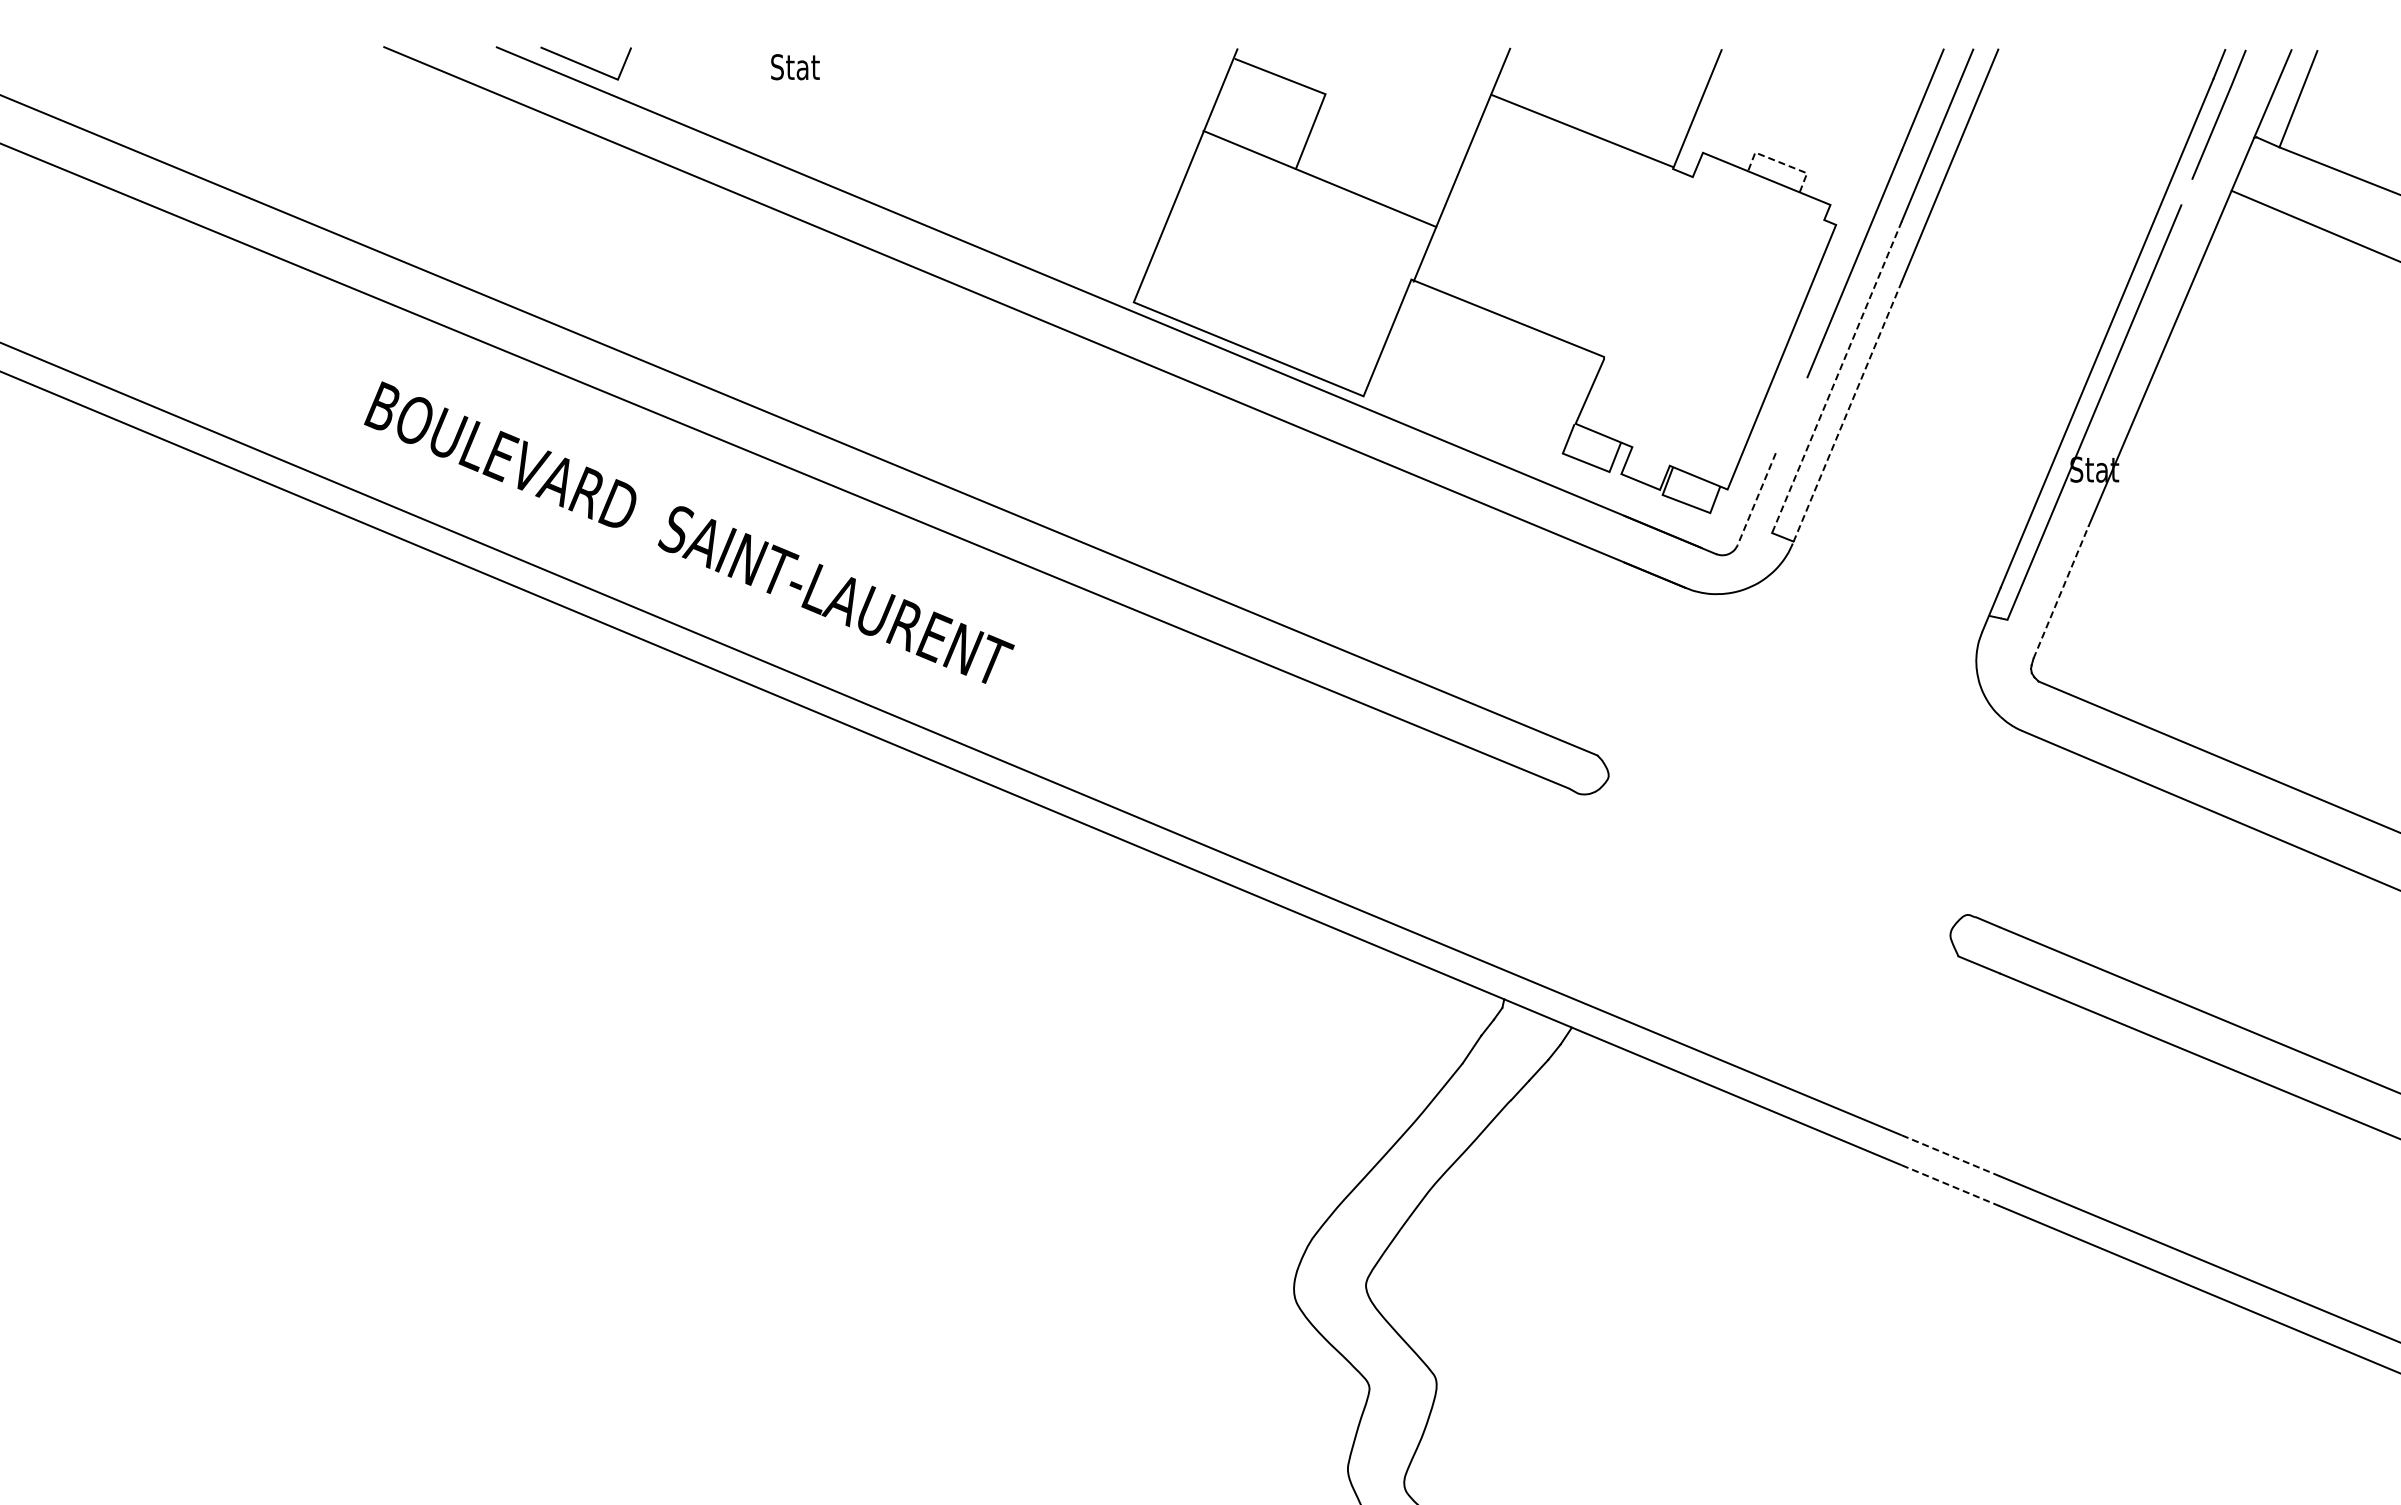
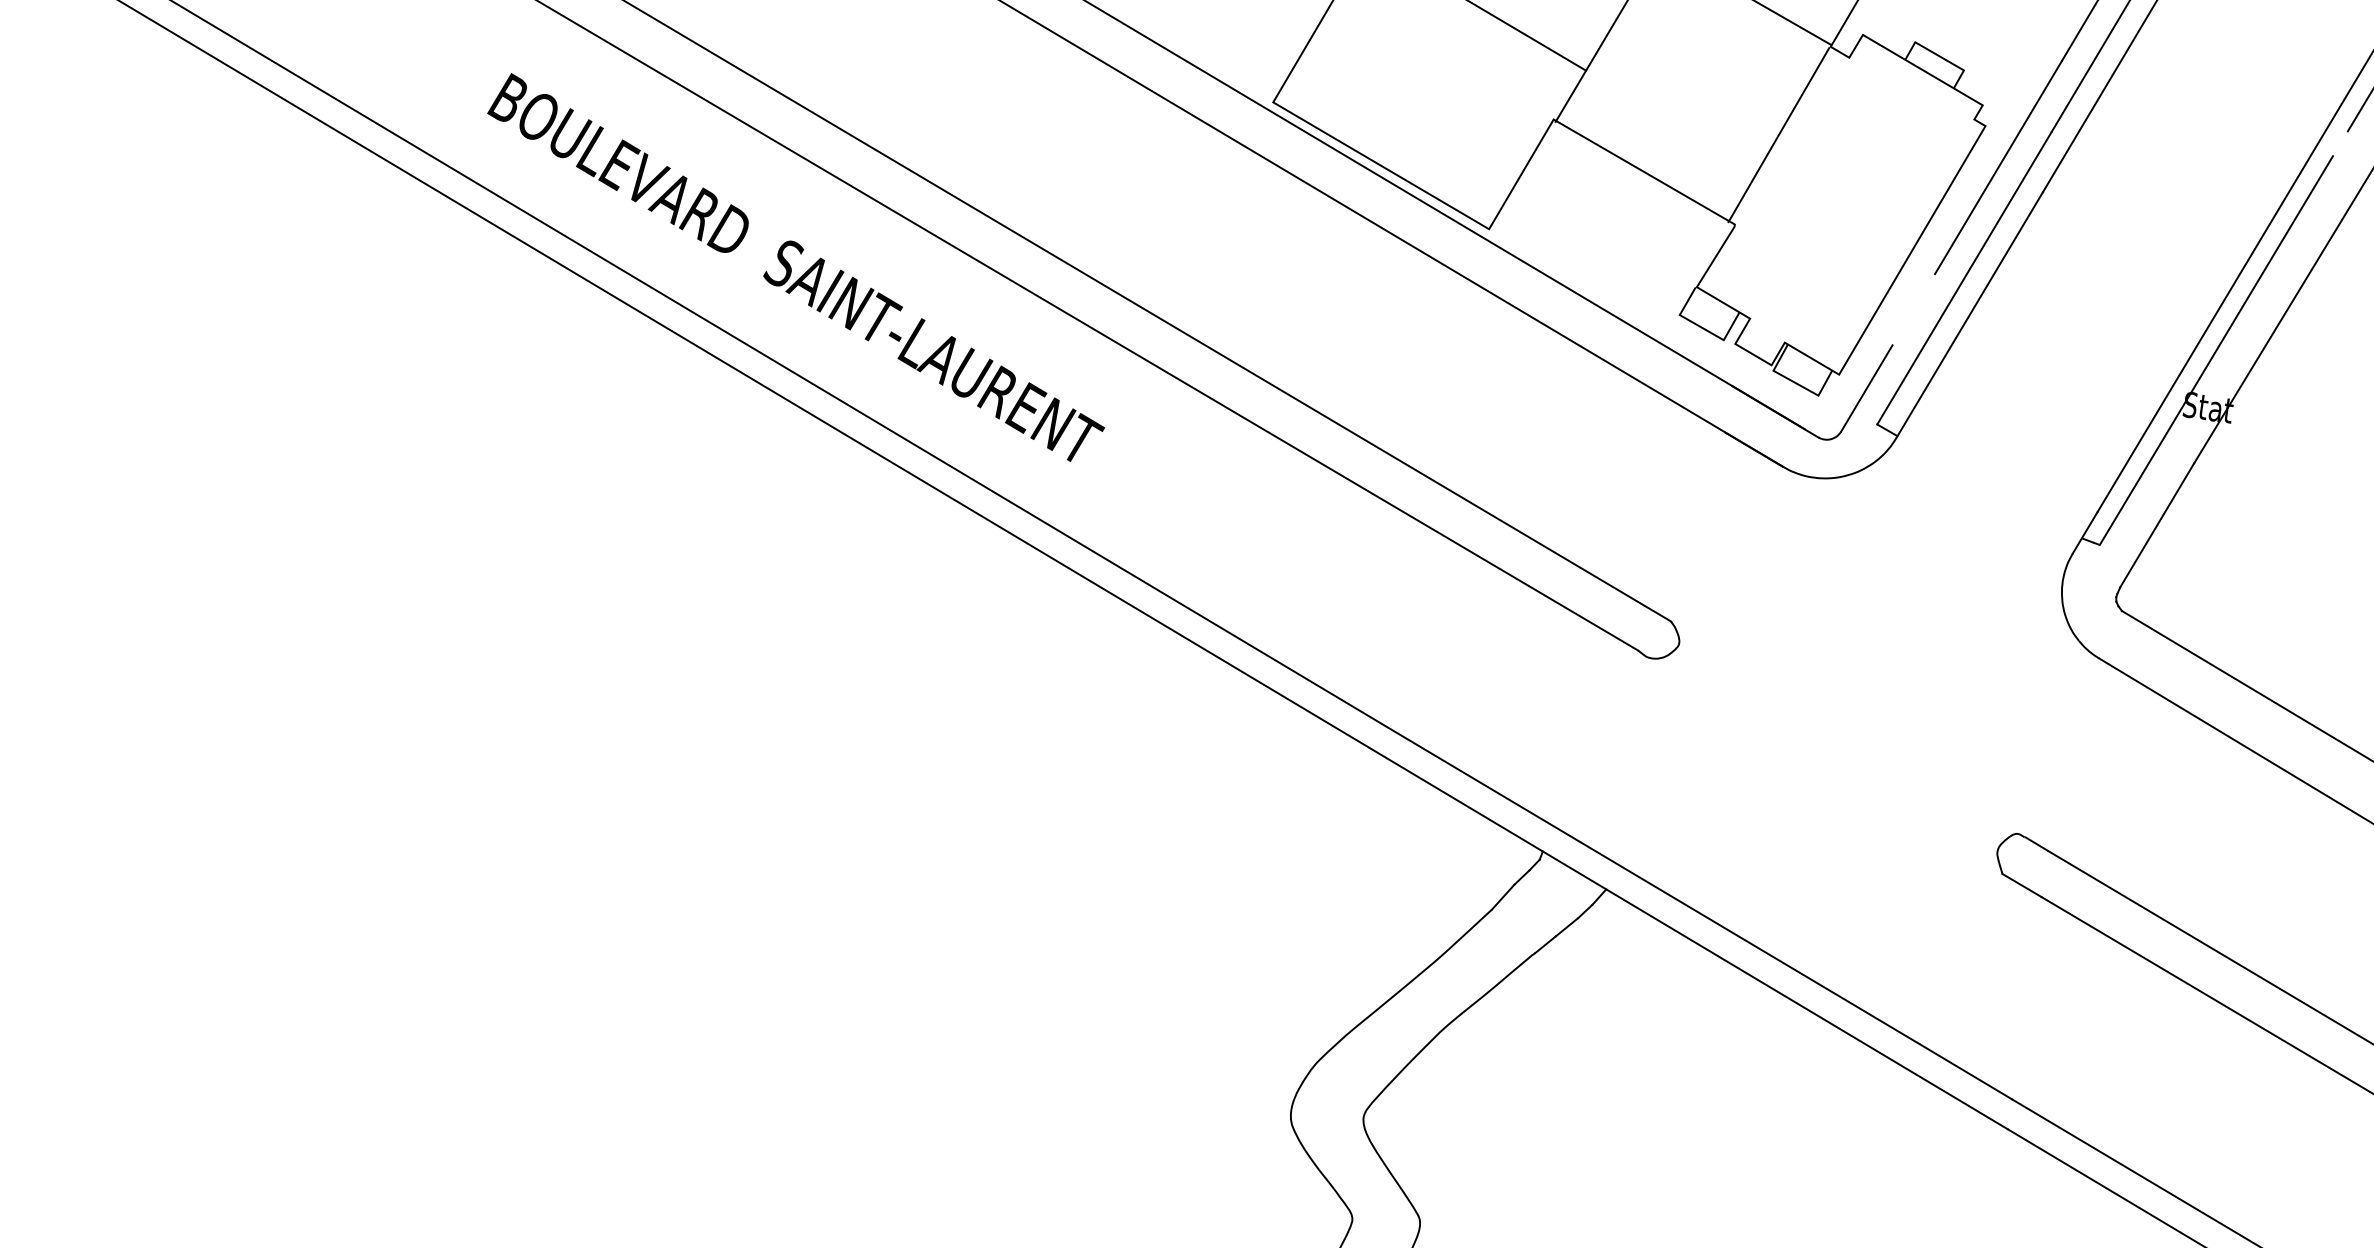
line: (1781, 162) -> (1939, 55), dashed -> solid
line: (1634, 262) -> (1778, 134), added
line: (1836, 377) -> (1963, 278), dashed -> solid
line: (1847, 412) -> (1969, 314), dashed -> solid
line: (1756, 499) -> (1866, 388), dashed -> solid
line: (2061, 592) -> (2157, 525), dashed -> solid
line: (1950, 1155) -> (1965, 1071), dashed -> solid
line: (1950, 1185) -> (1961, 1101), dashed -> solid

